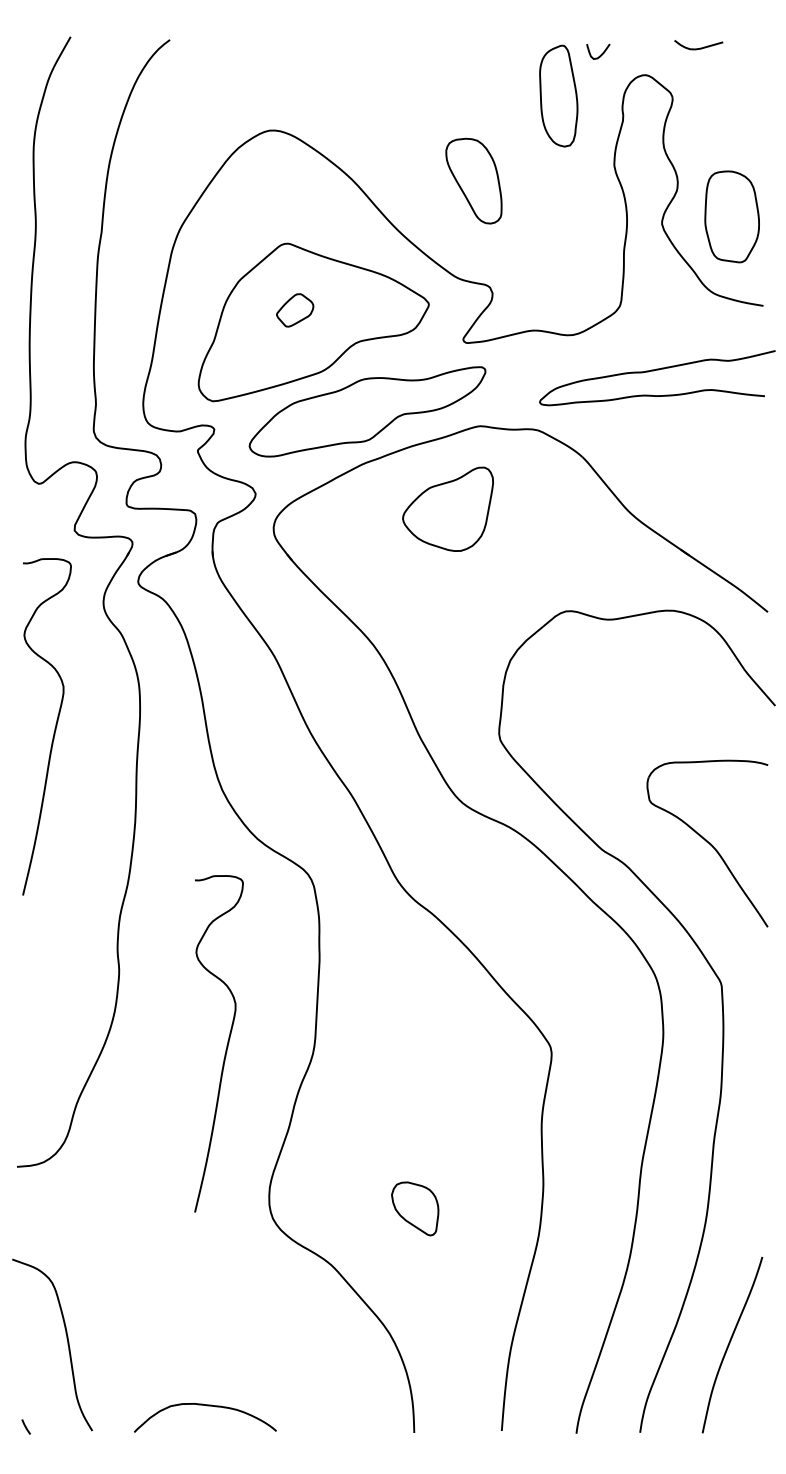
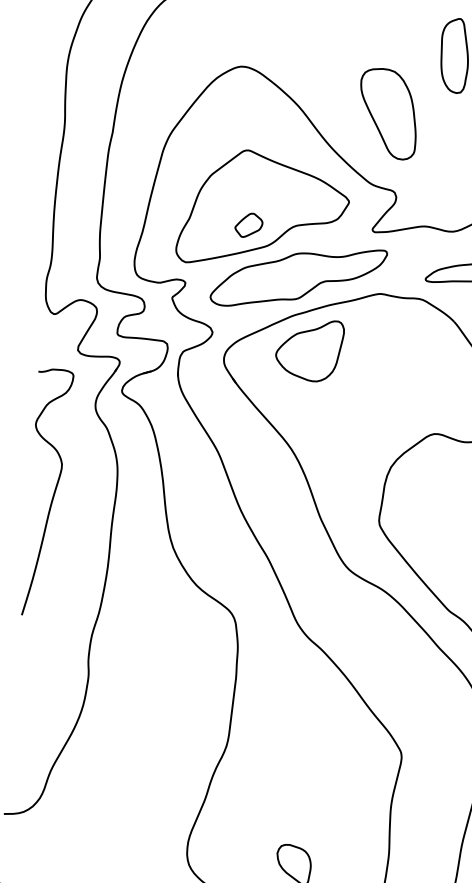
part: (473, 180) -> (387, 113), size x1.43
part: (295, 310) -> (249, 225), moved
part: (447, 508) -> (309, 349), moved
curve: (226, 1045) -> (163, 735), removed

